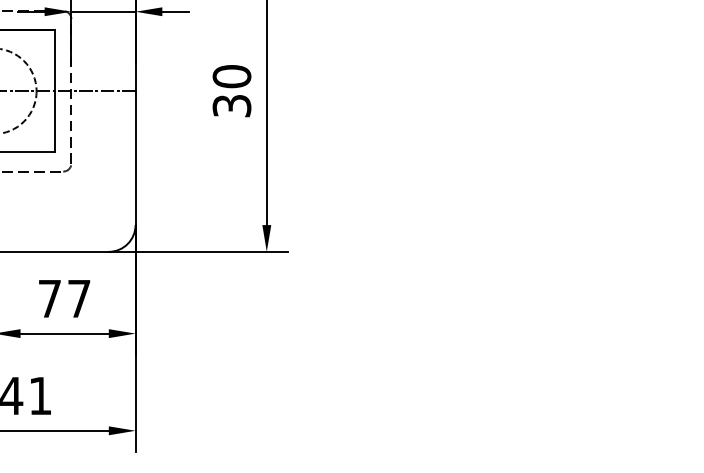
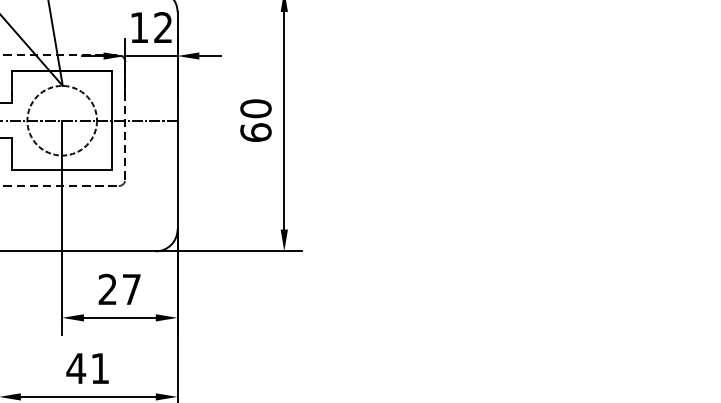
text: (231, 105) -> (255, 132), 30 -> 60
text: (49, 297) -> (107, 288), 77 -> 27

